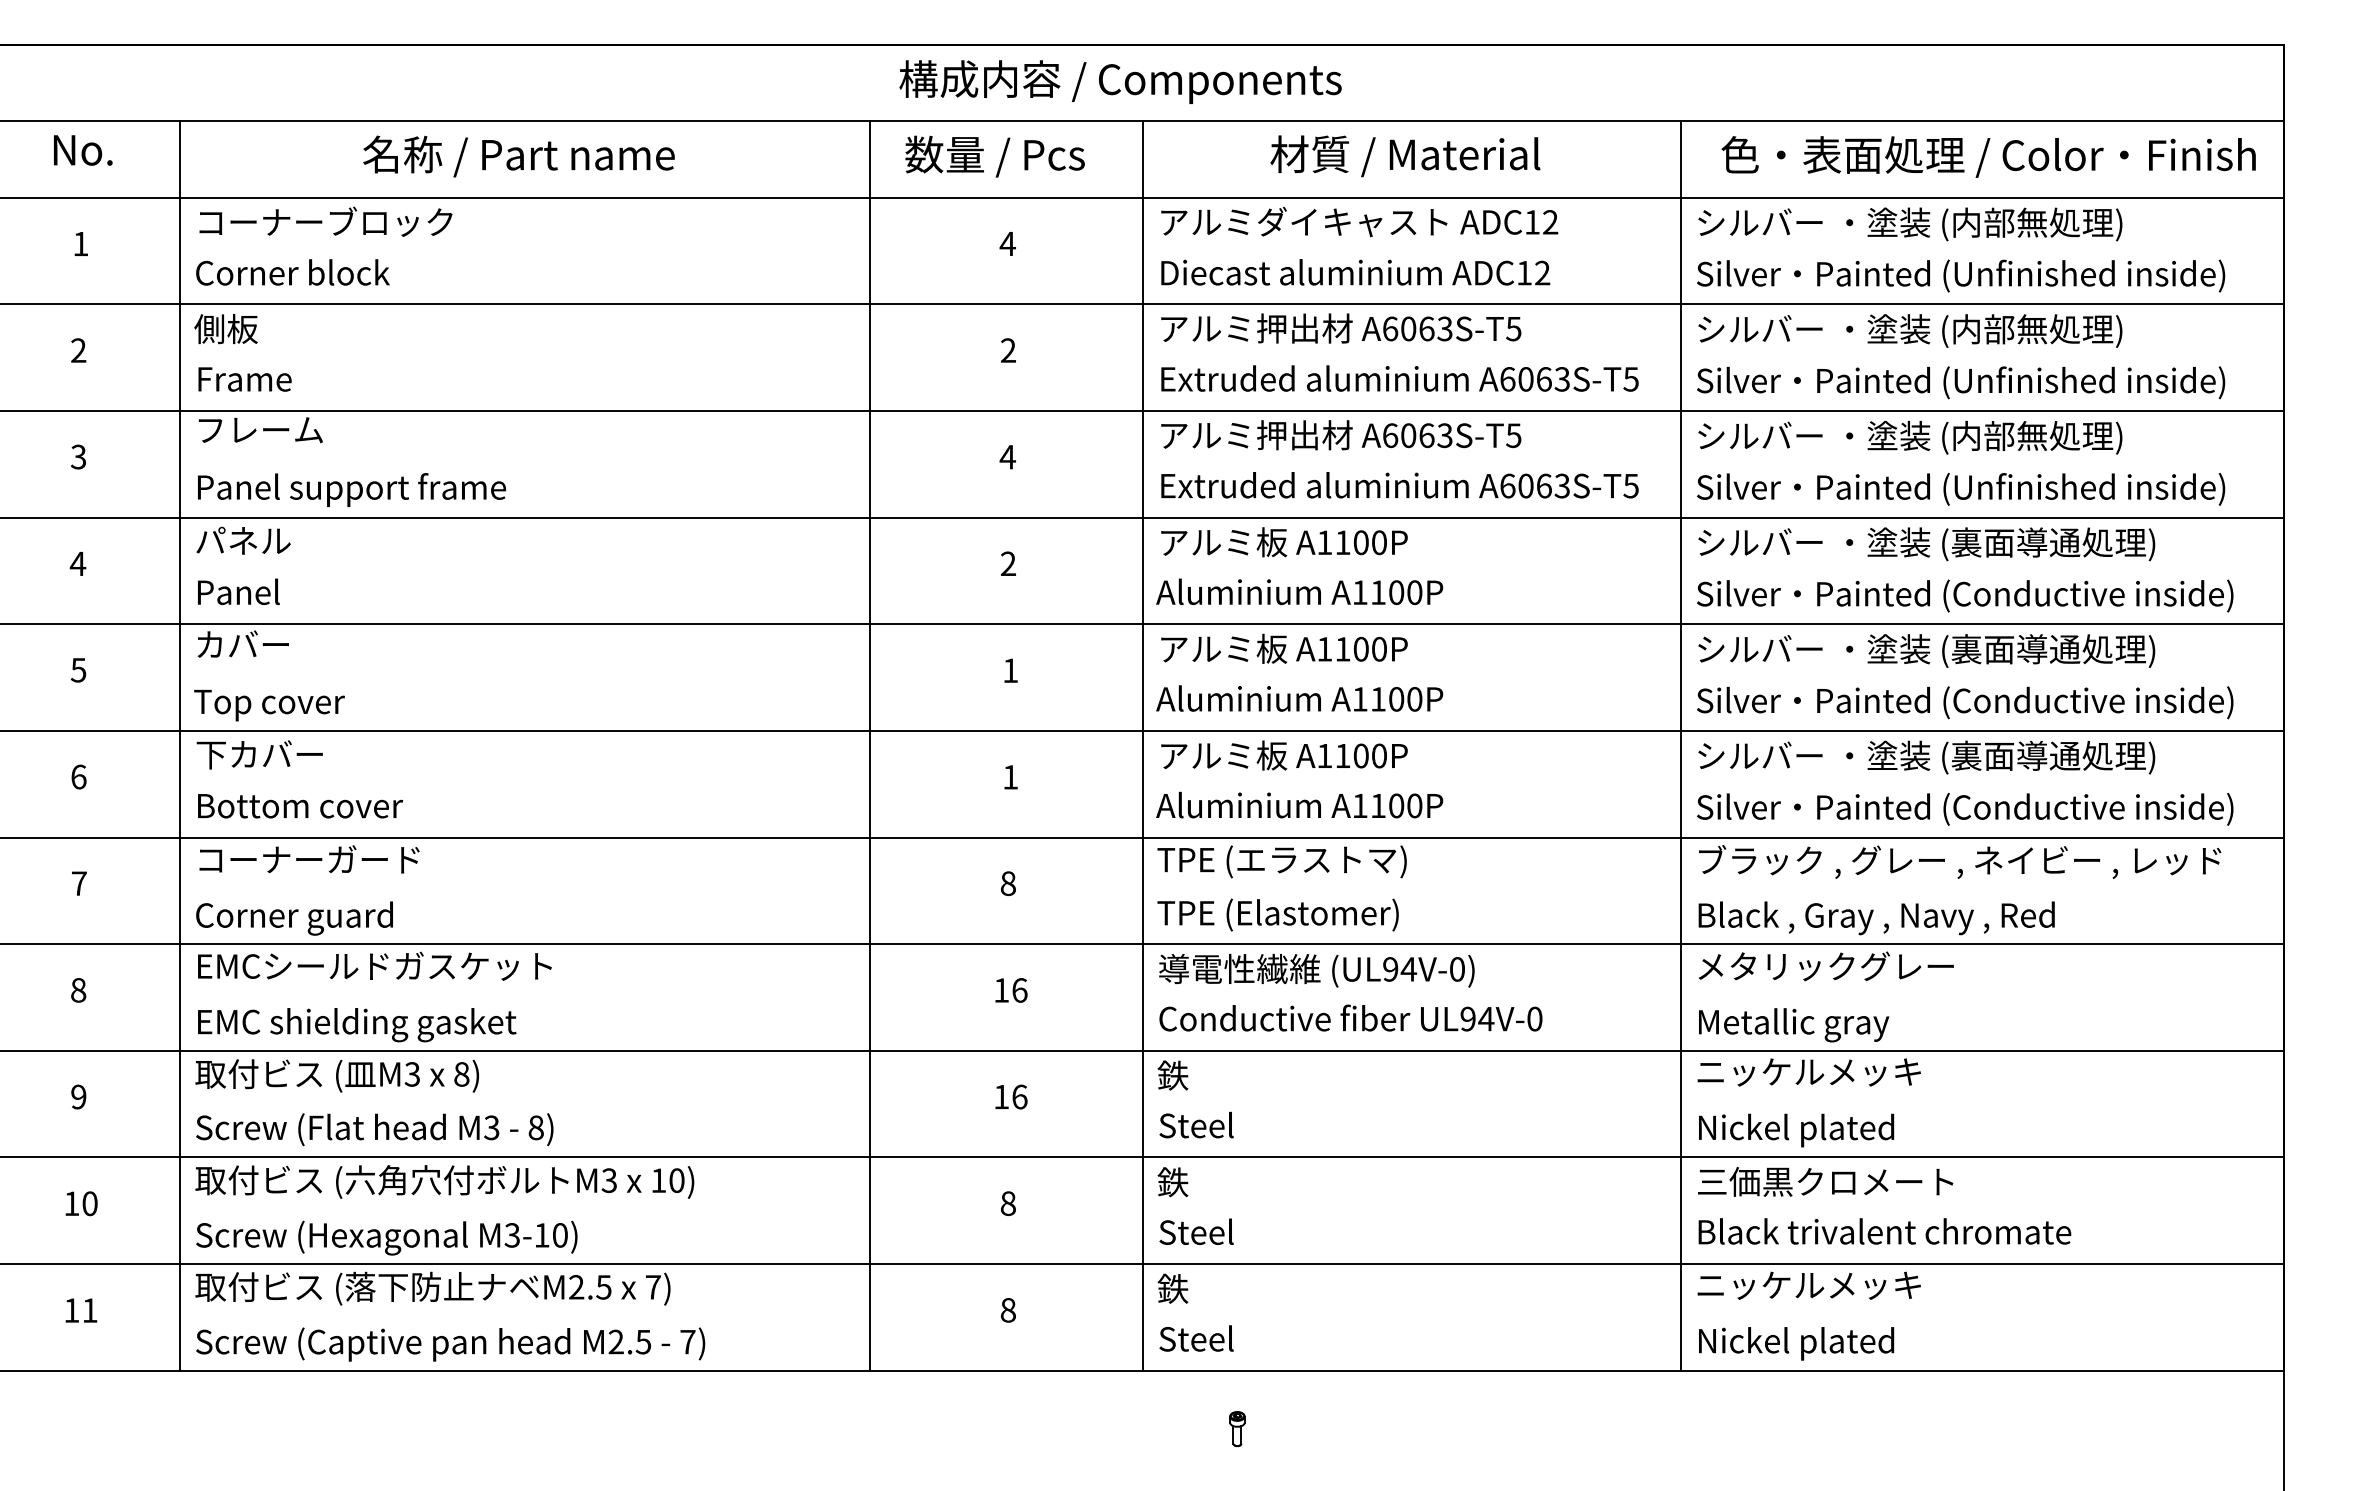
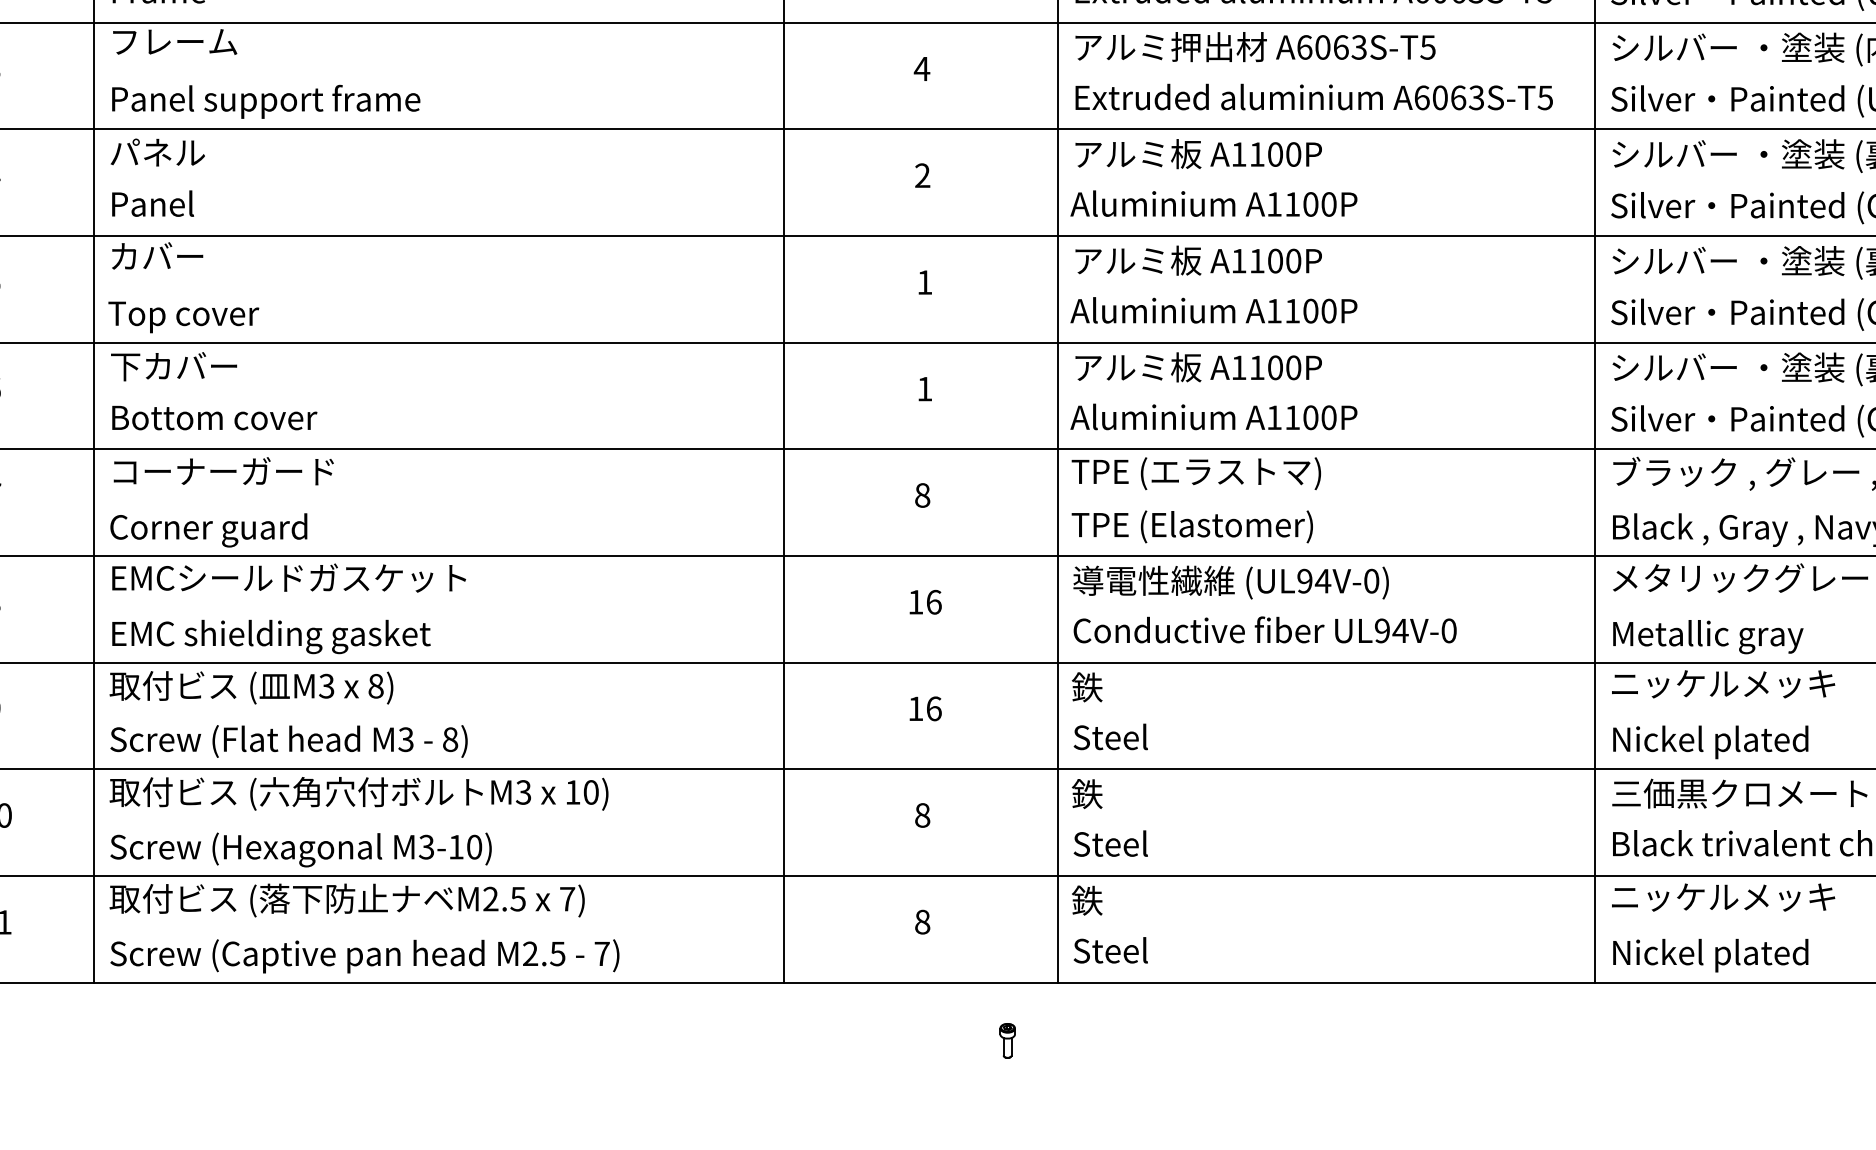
part: (1237, 1429) -> (1007, 1041), moved

